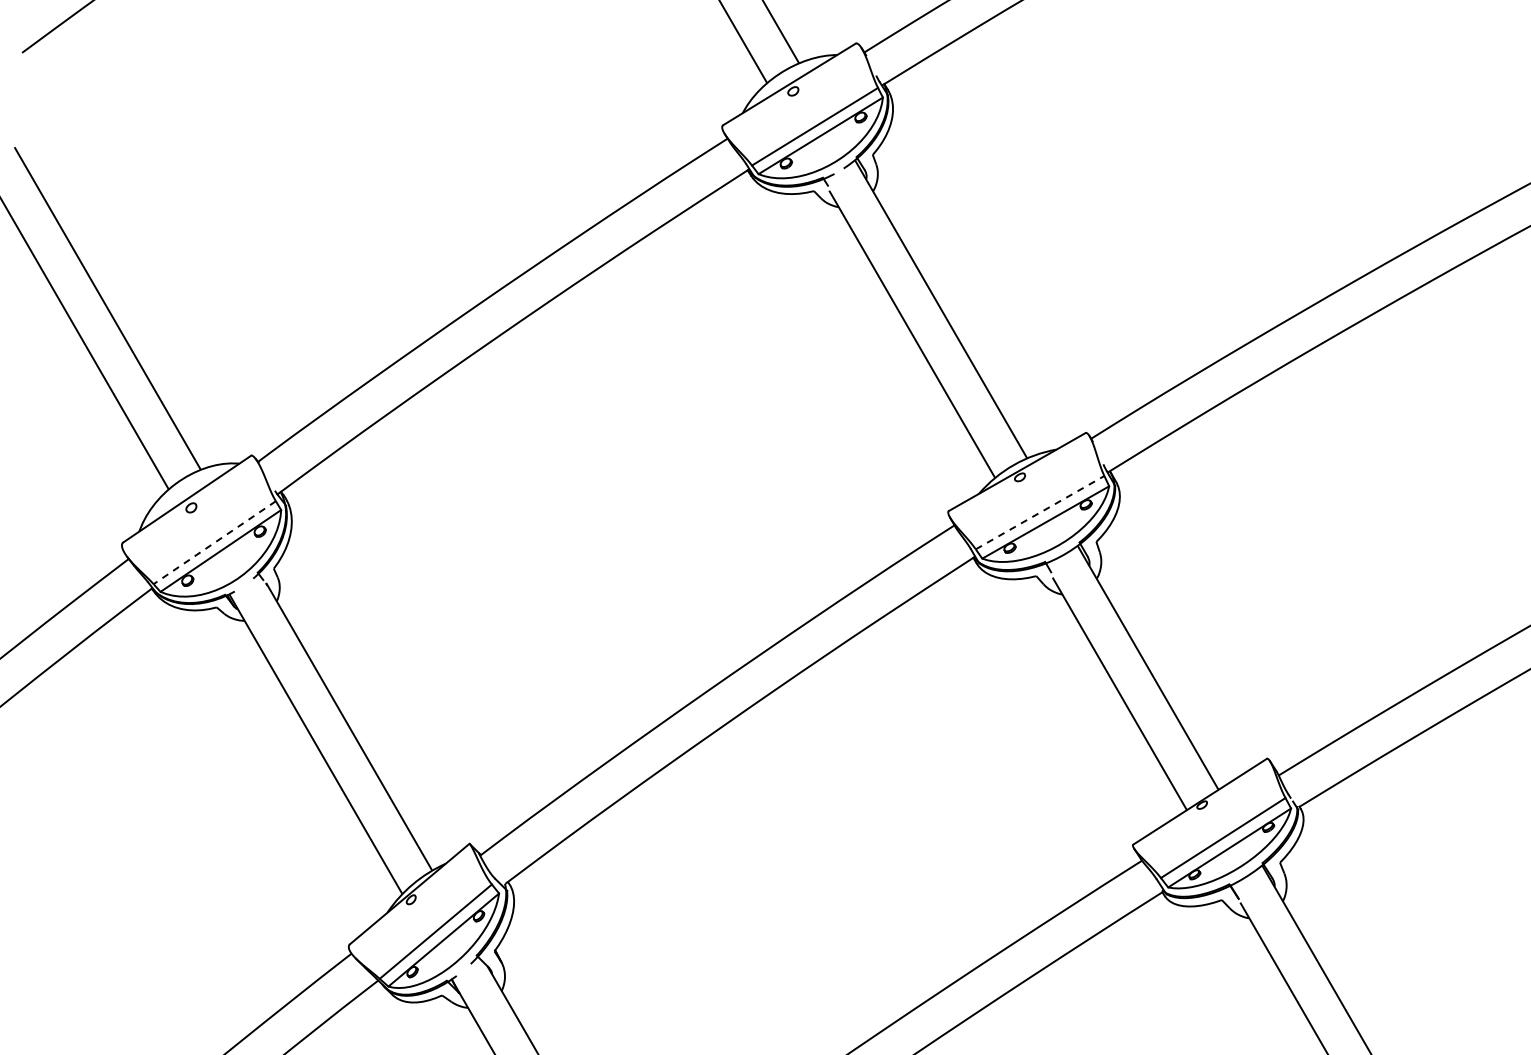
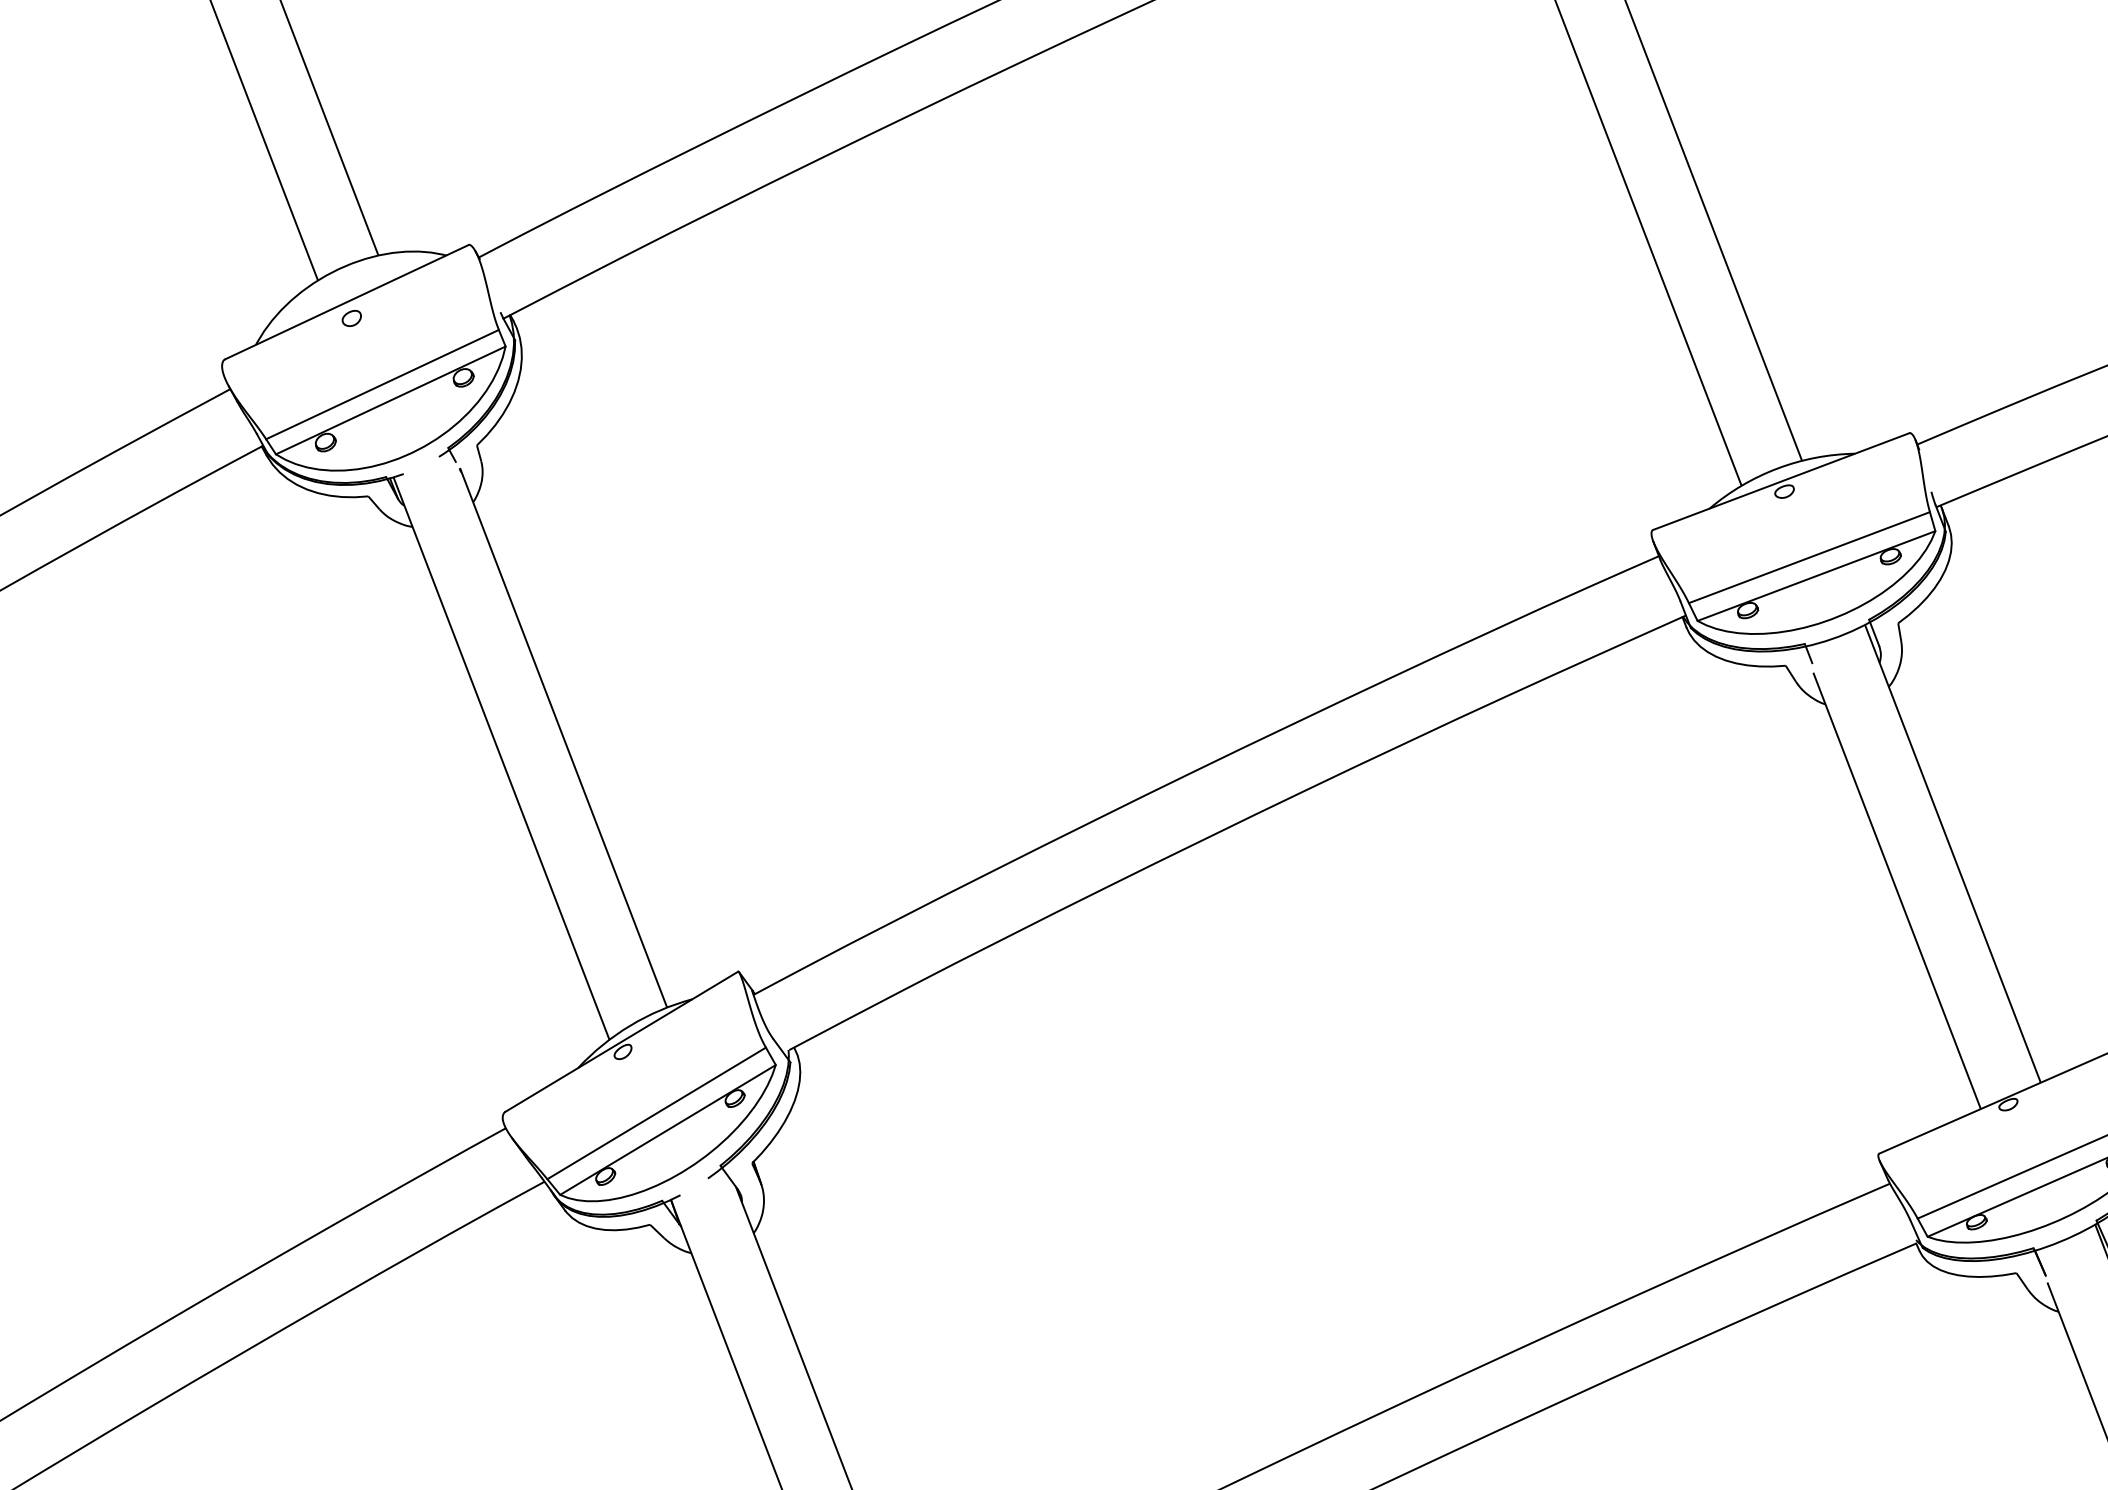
line: (1040, 512) -> (1810, 557), dashed -> solid
line: (214, 542) -> (382, 384), dashed -> solid

